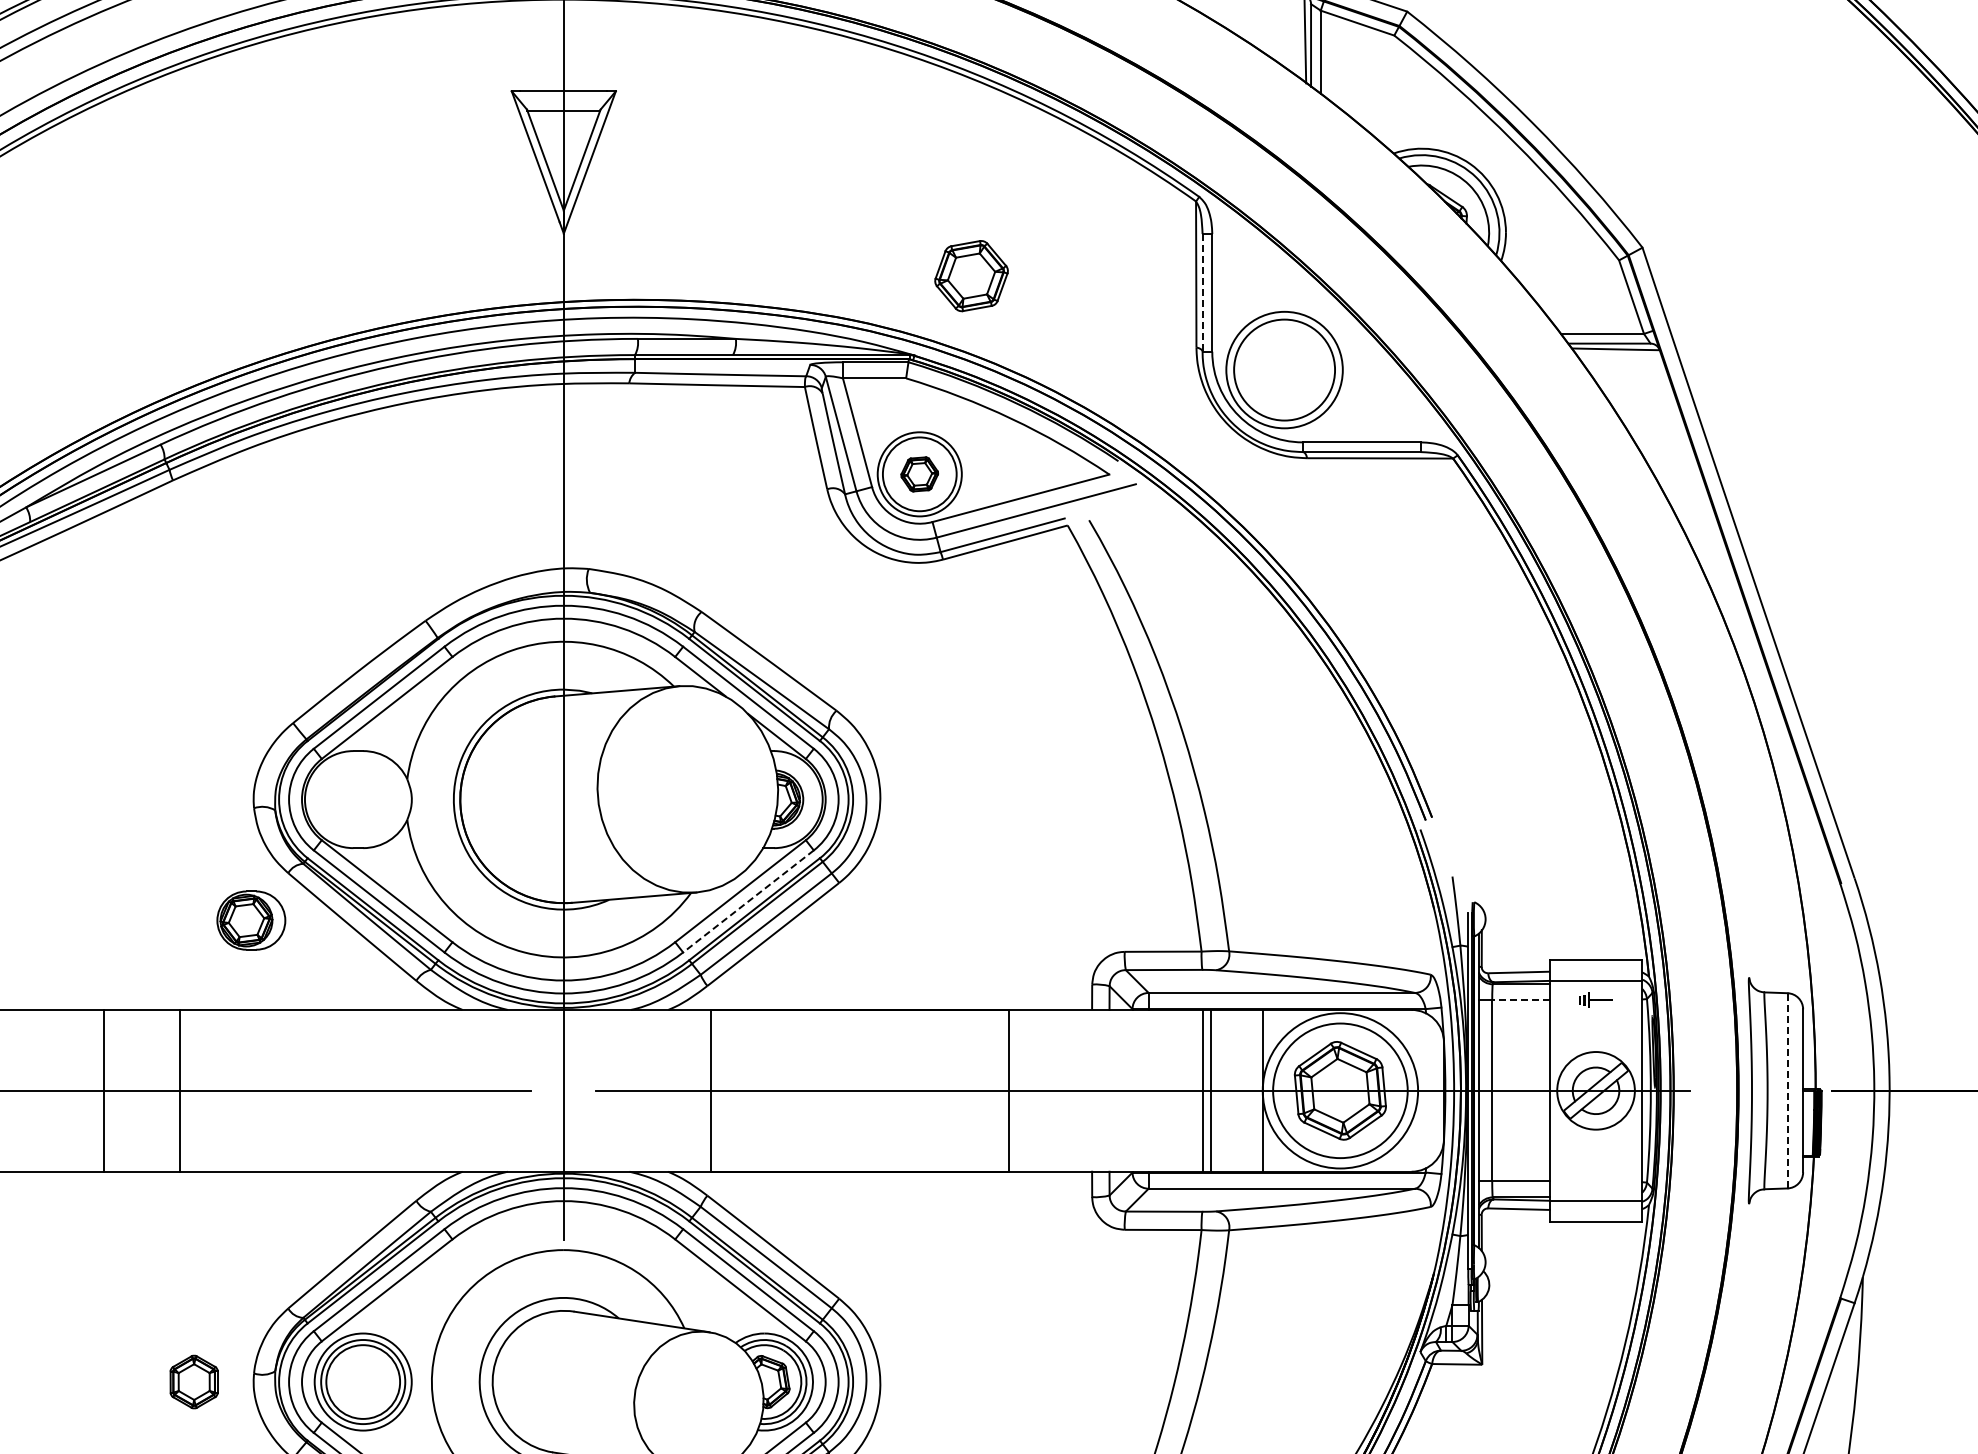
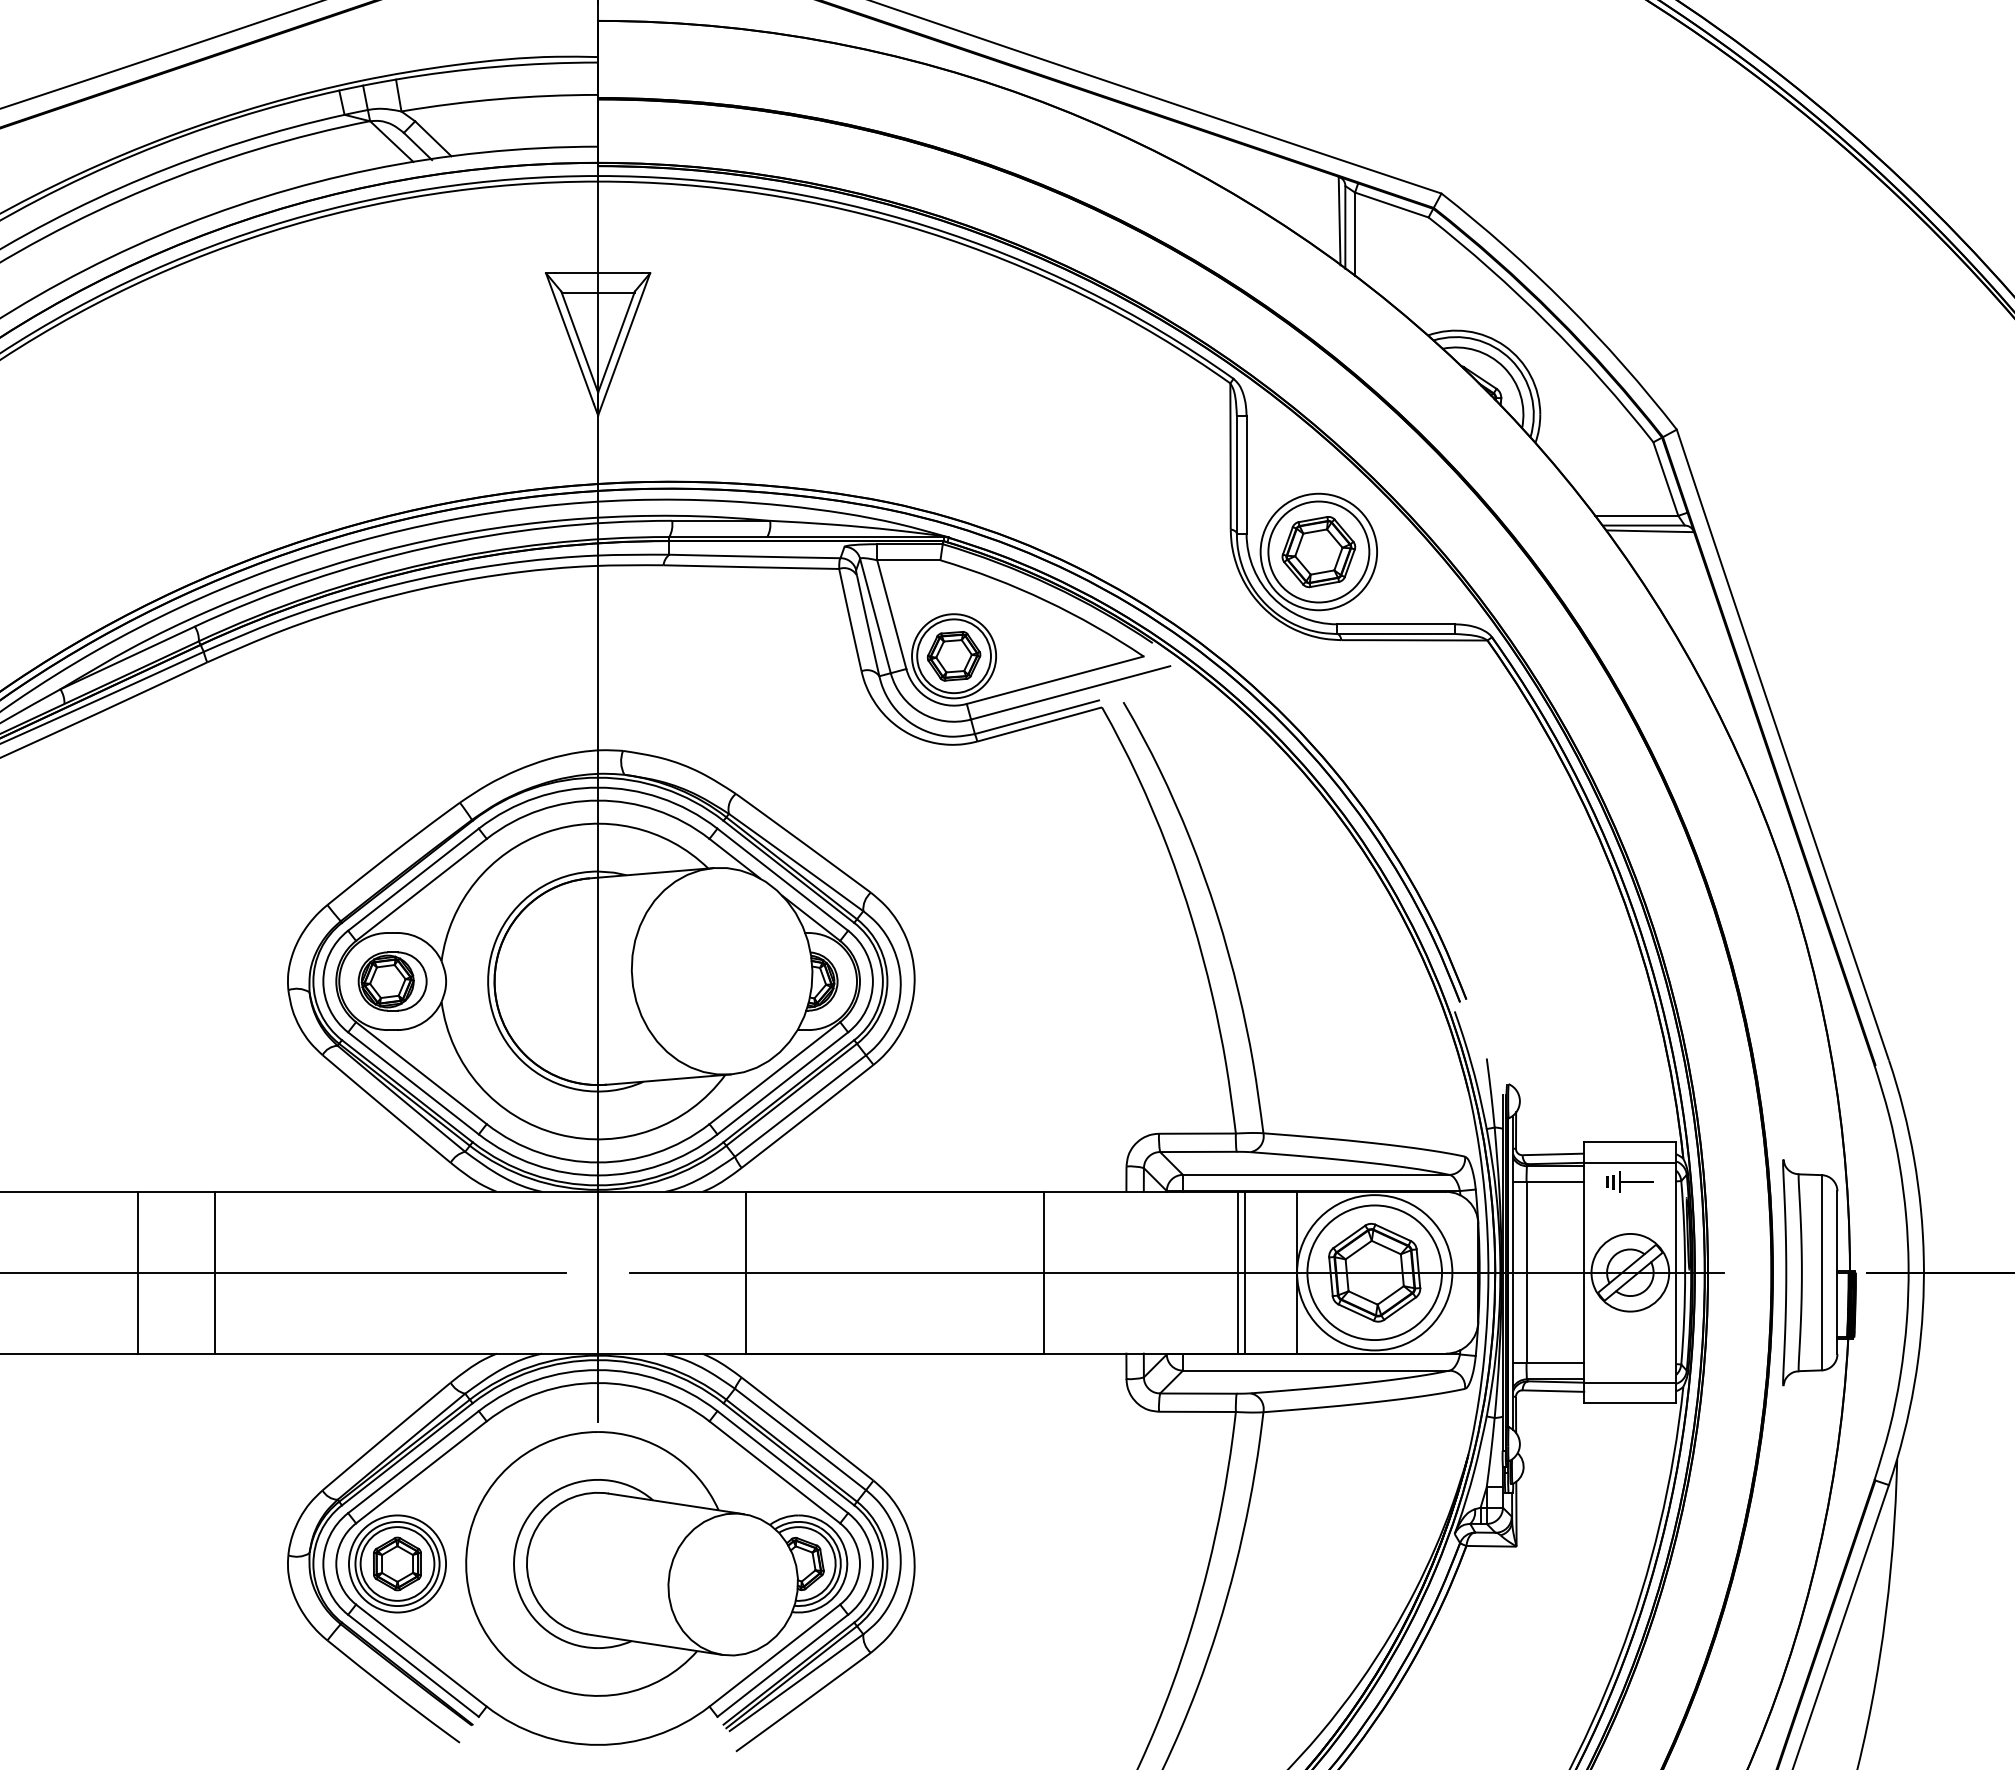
part: (971, 276) -> (1318, 552), moved
line: (1202, 292) -> (1236, 474), dashed -> solid
part: (919, 474) -> (953, 656), size x1.43
line: (748, 901) -> (782, 1083), dashed -> solid
part: (251, 920) -> (392, 981), moved
part: (1595, 999) -> (1629, 1181), size x1.43
line: (1521, 1000) -> (1555, 1182), dashed -> solid
line: (1787, 1090) -> (1821, 1272), dashed -> solid
part: (194, 1381) -> (397, 1563), moved

